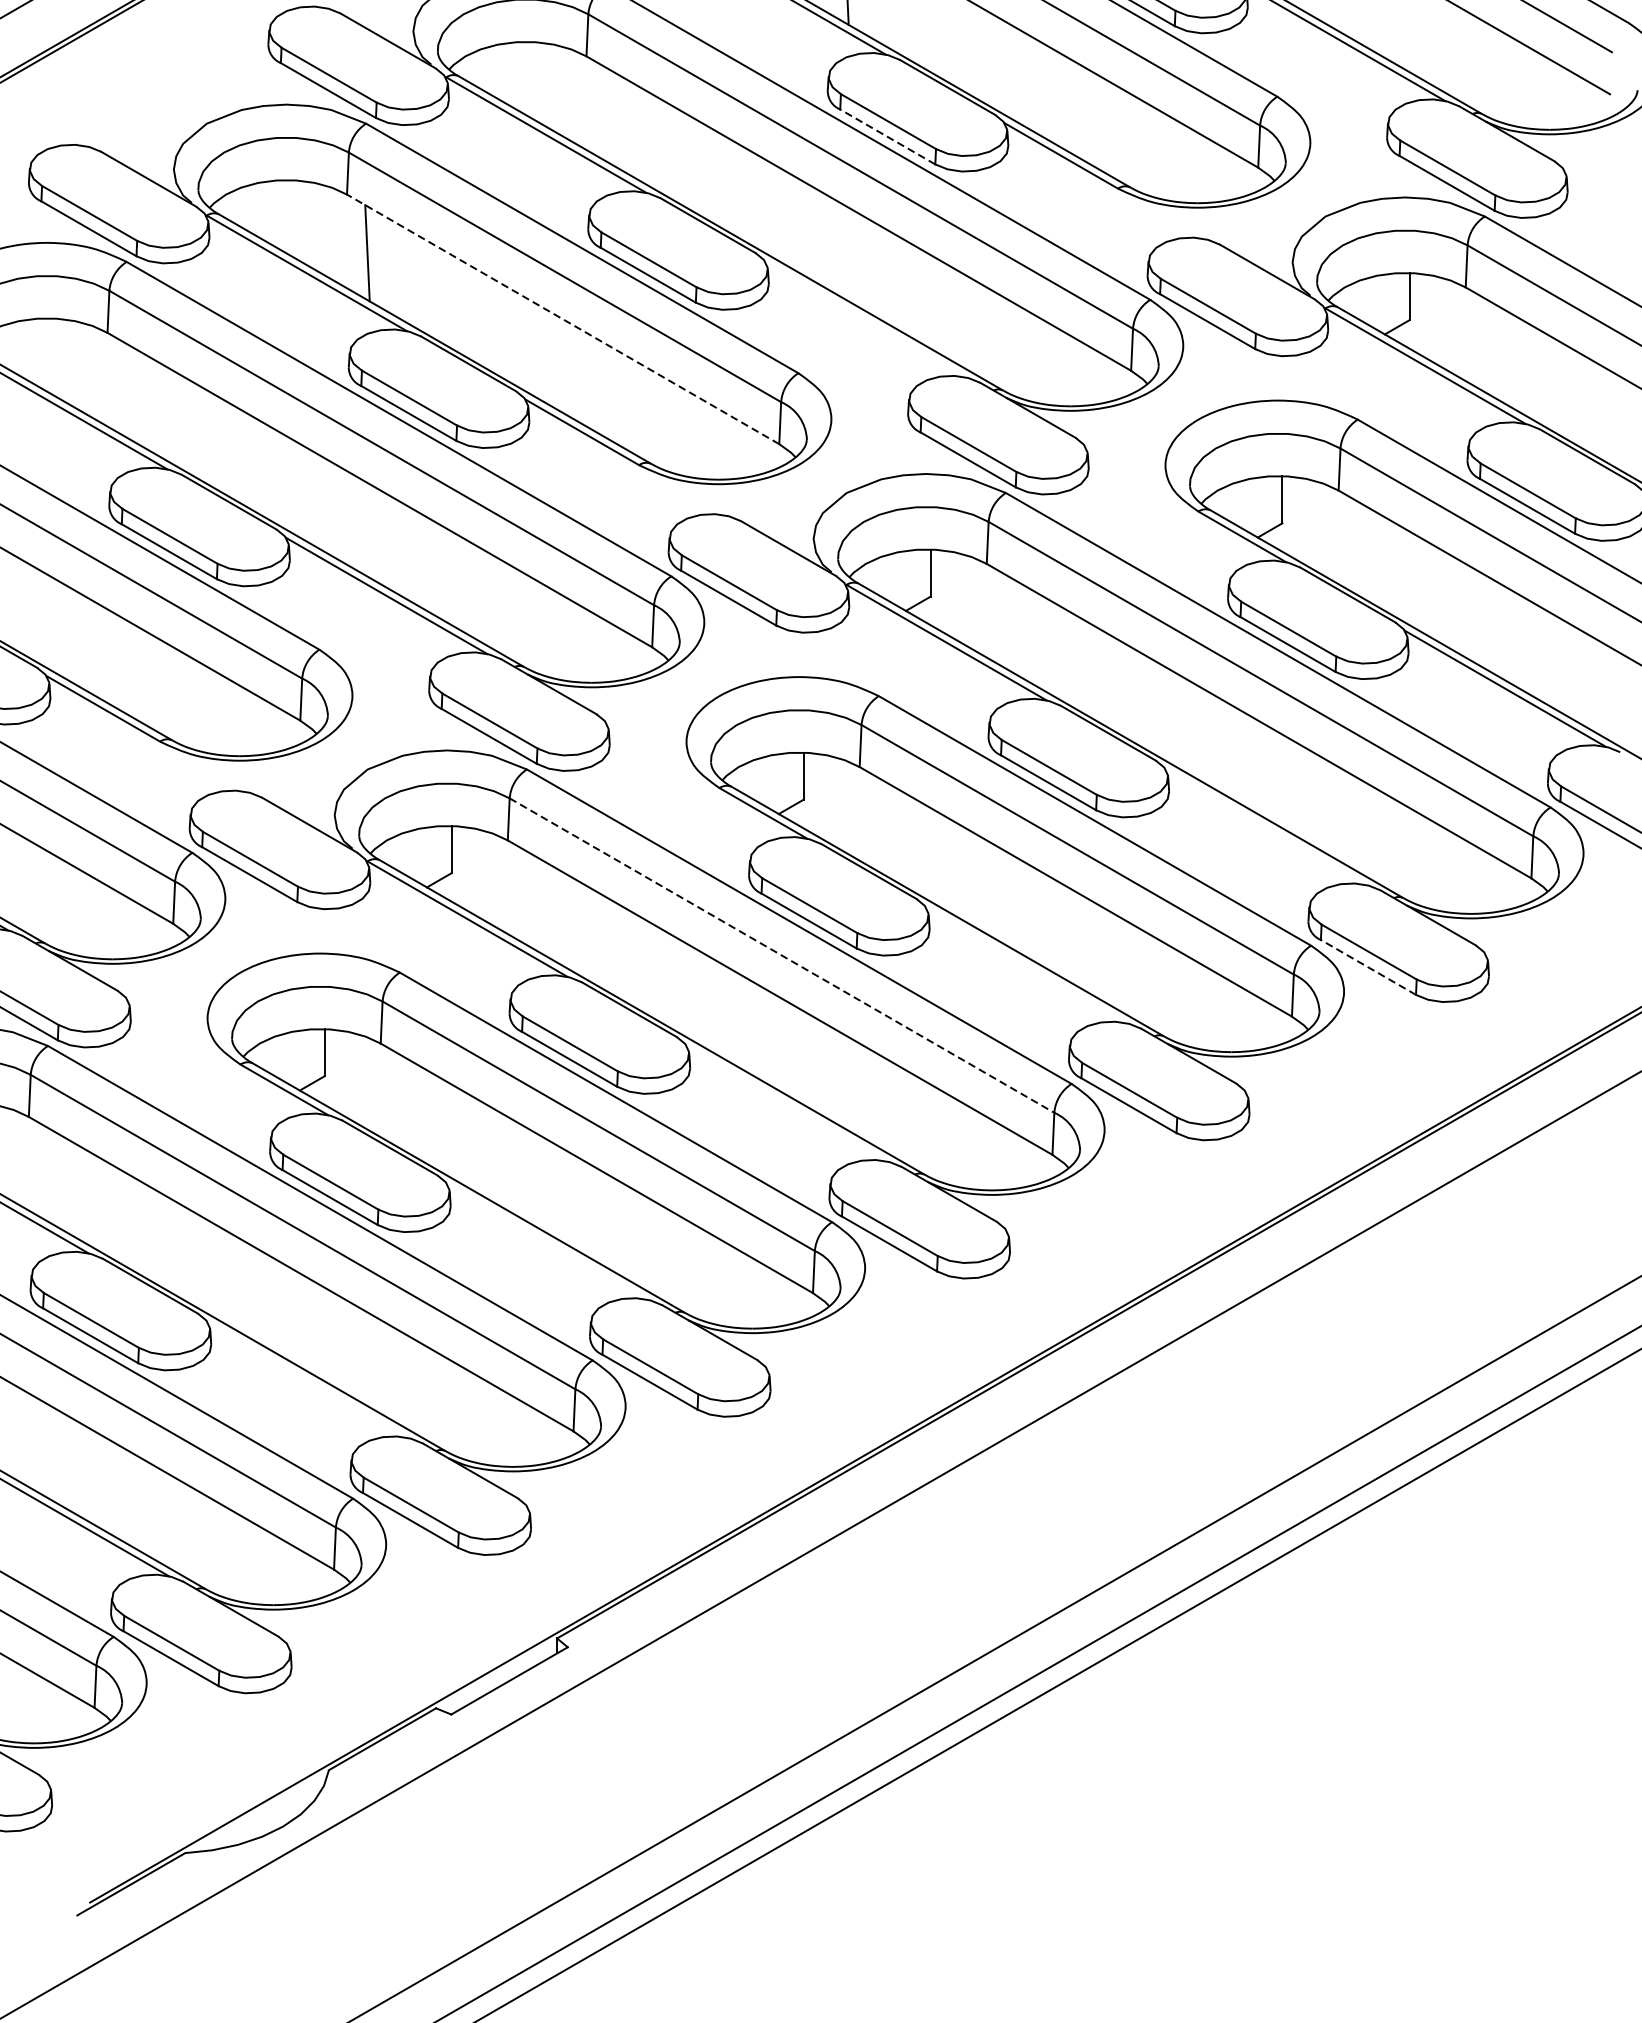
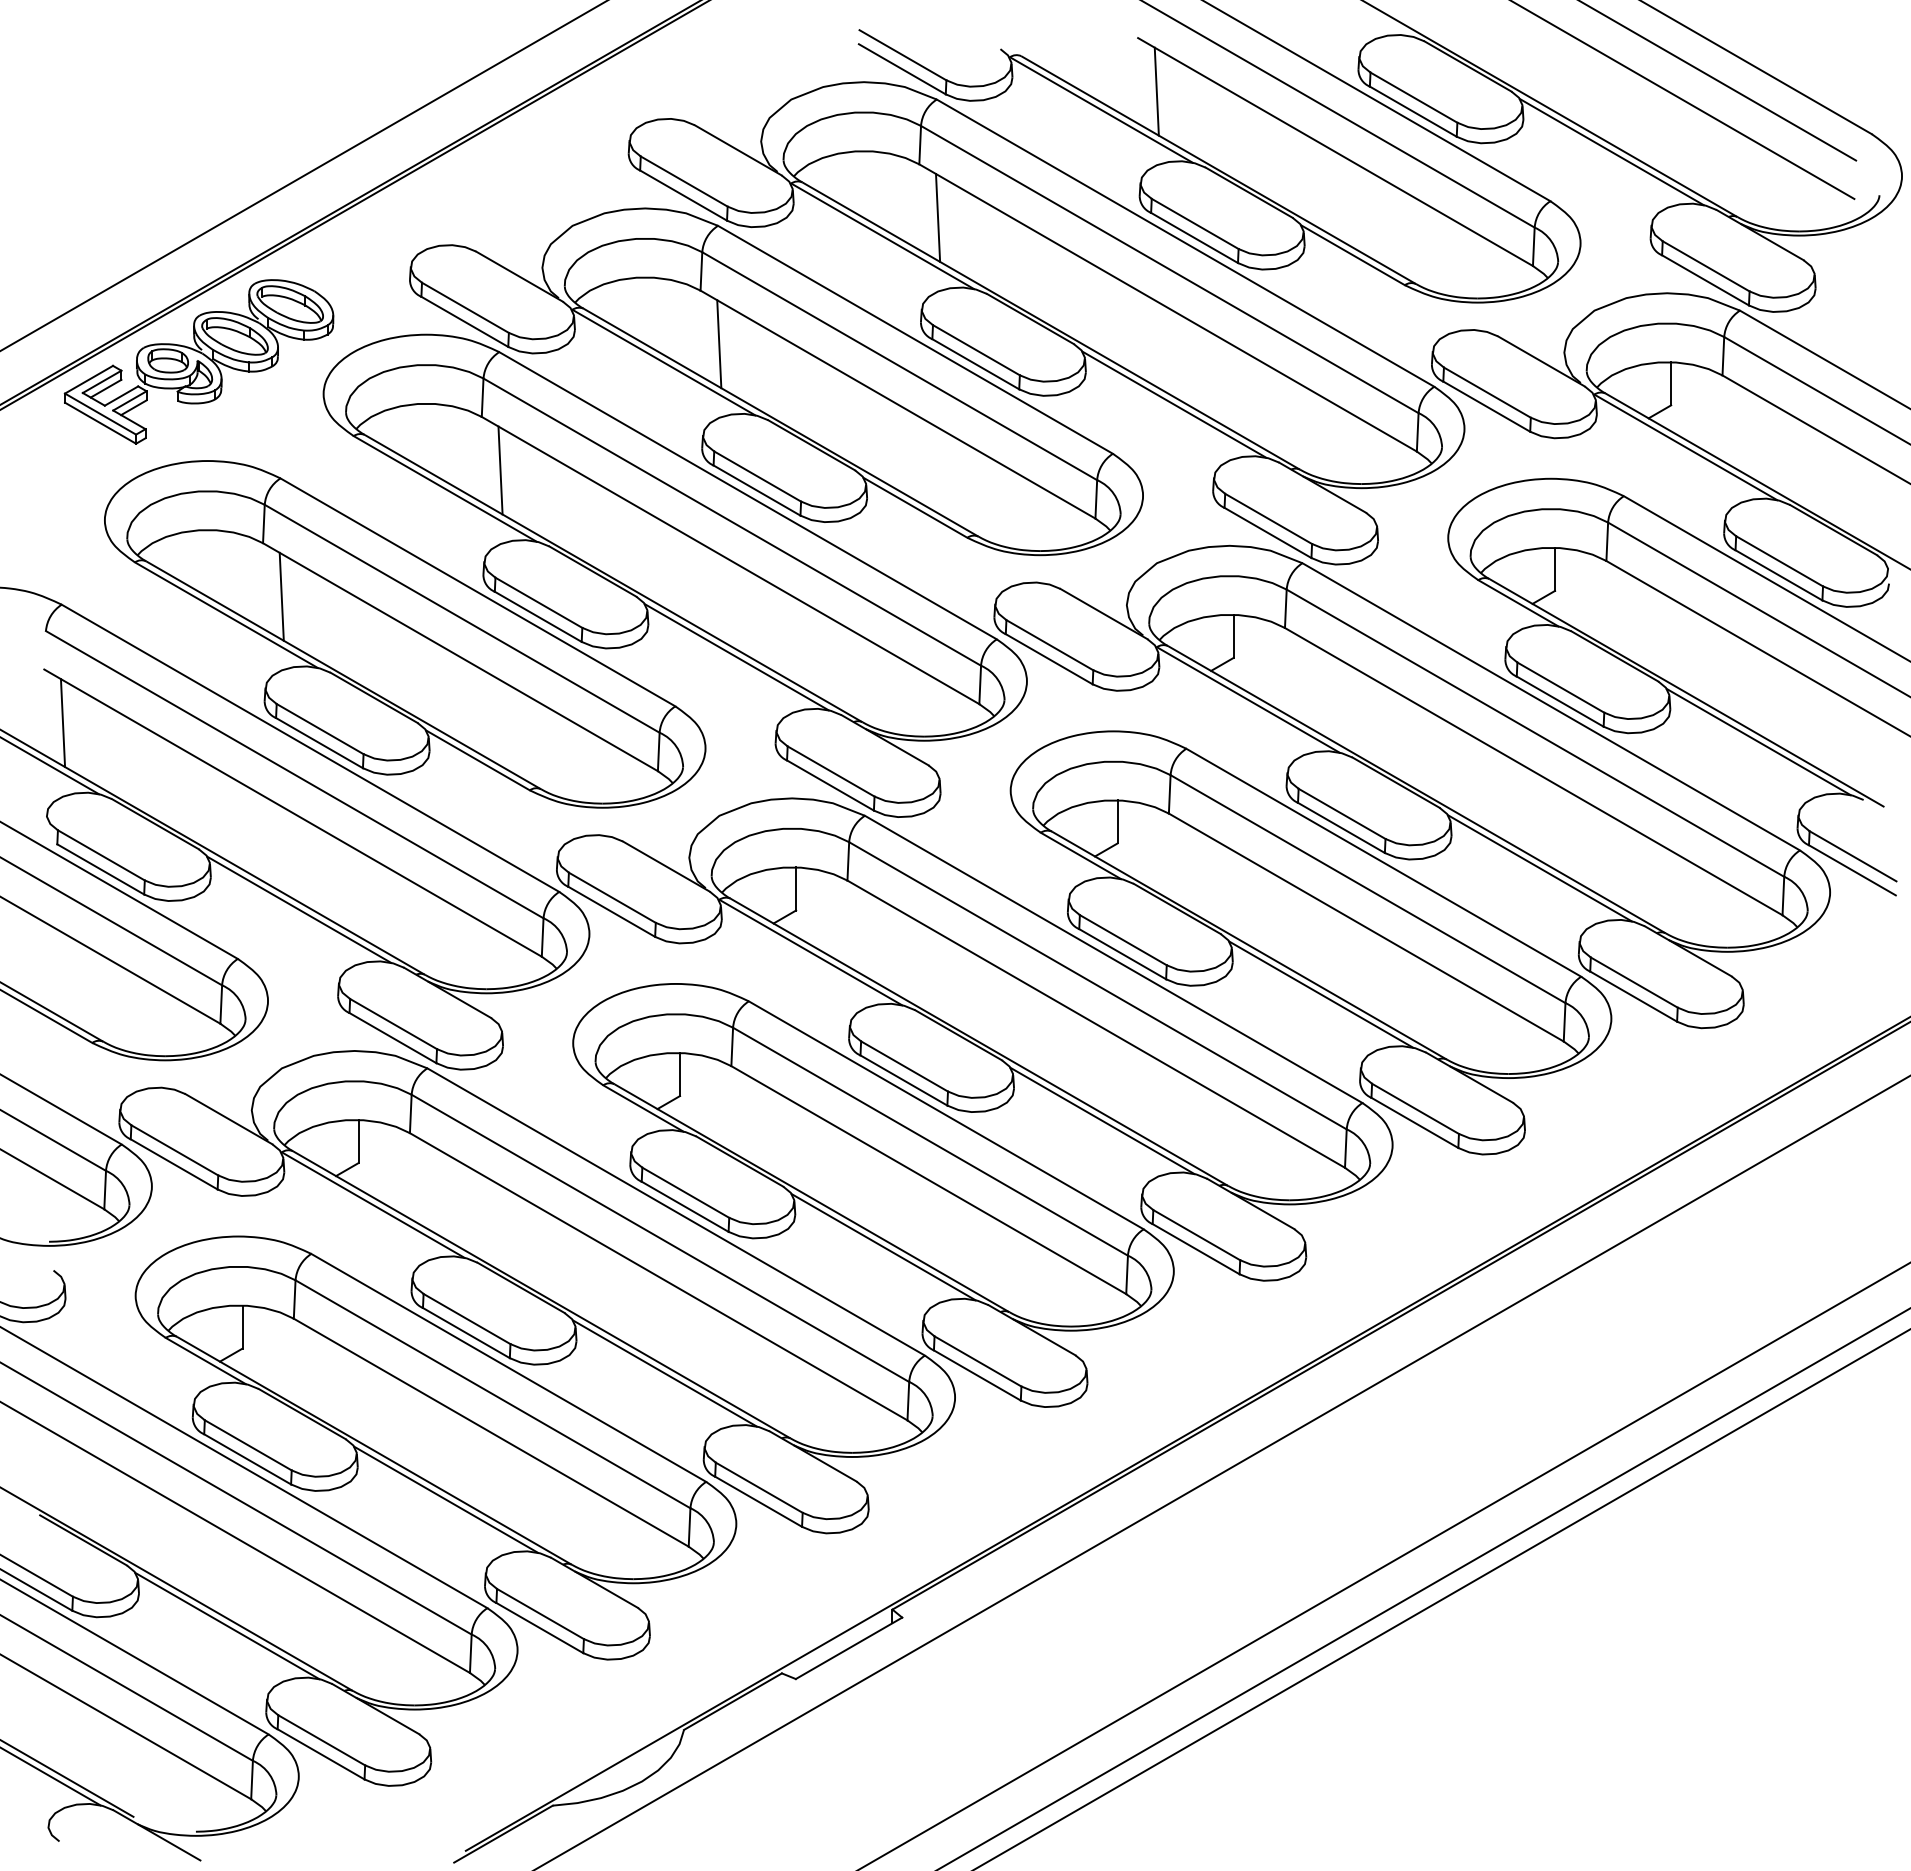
line: (607, 114) -> (938, 217), added
line: (887, 136) -> (1194, 237), dashed -> solid
line: (563, 319) -> (898, 404), dashed -> solid
line: (865, 319) -> (1174, 404), added
line: (128, 391) -> (500, 470), added
line: (1265, 827) -> (1539, 868), added
line: (782, 956) -> (1098, 986), dashed -> solid
line: (1026, 965) -> (1321, 994), added
line: (1368, 967) -> (1633, 996), dashed -> solid
line: (787, 1103) -> (1102, 1120), added
line: (547, 1242) -> (883, 1247), added
line: (307, 1380) -> (664, 1373), added

